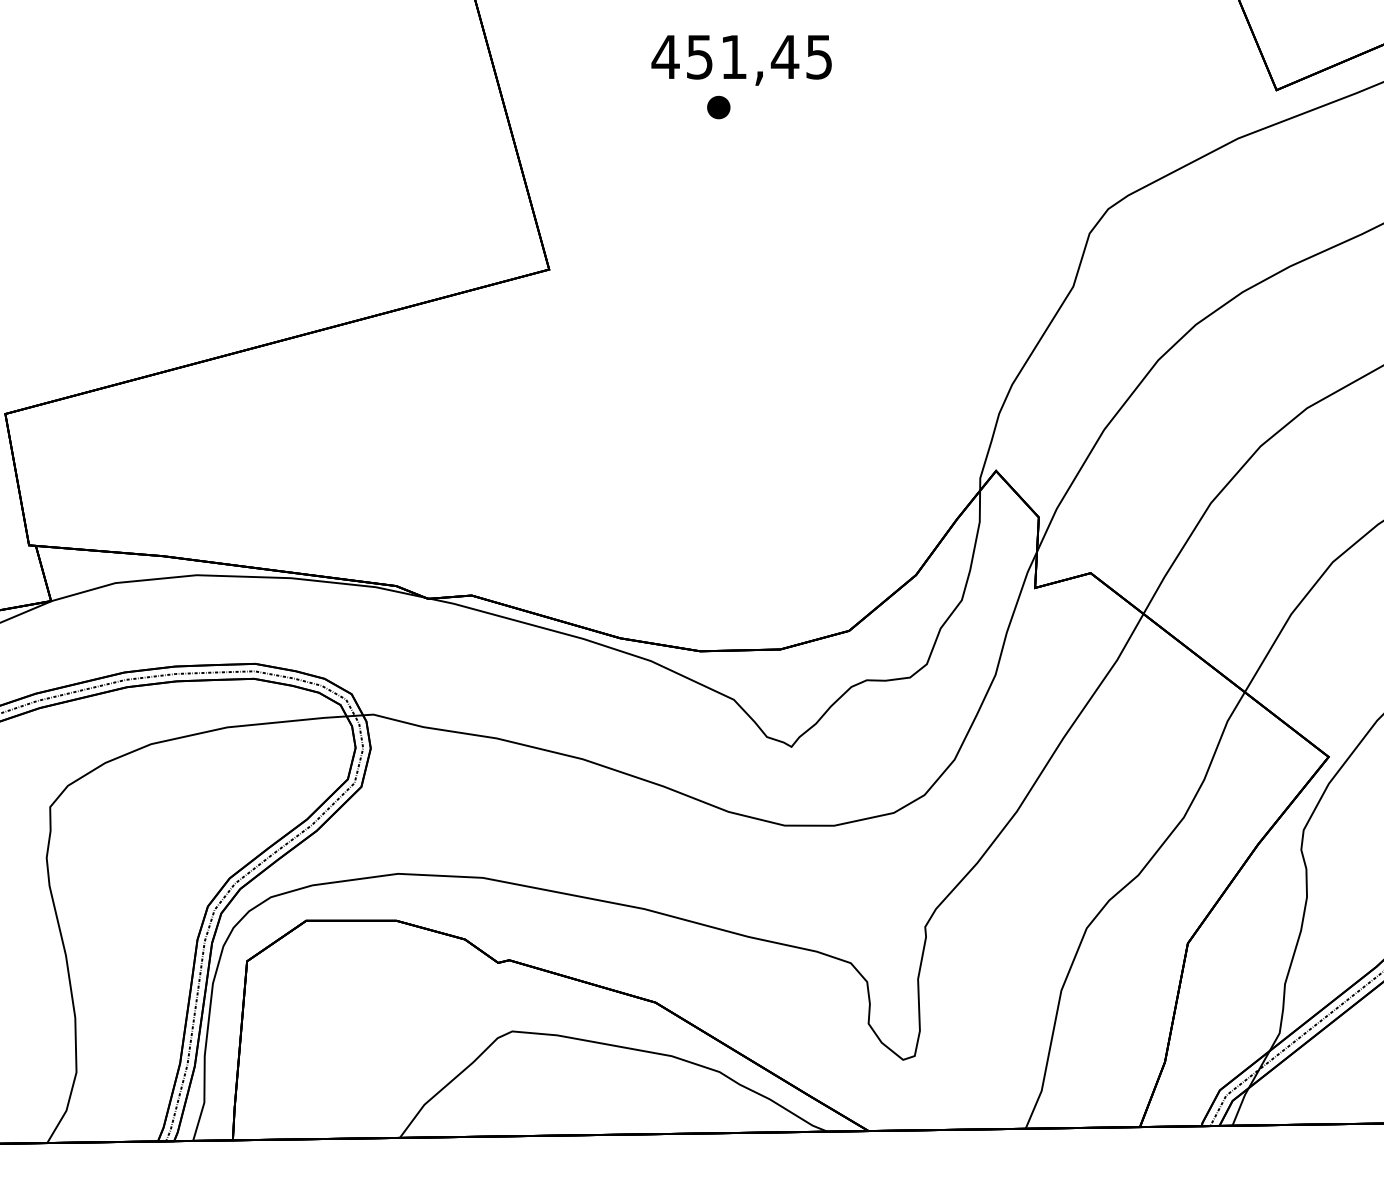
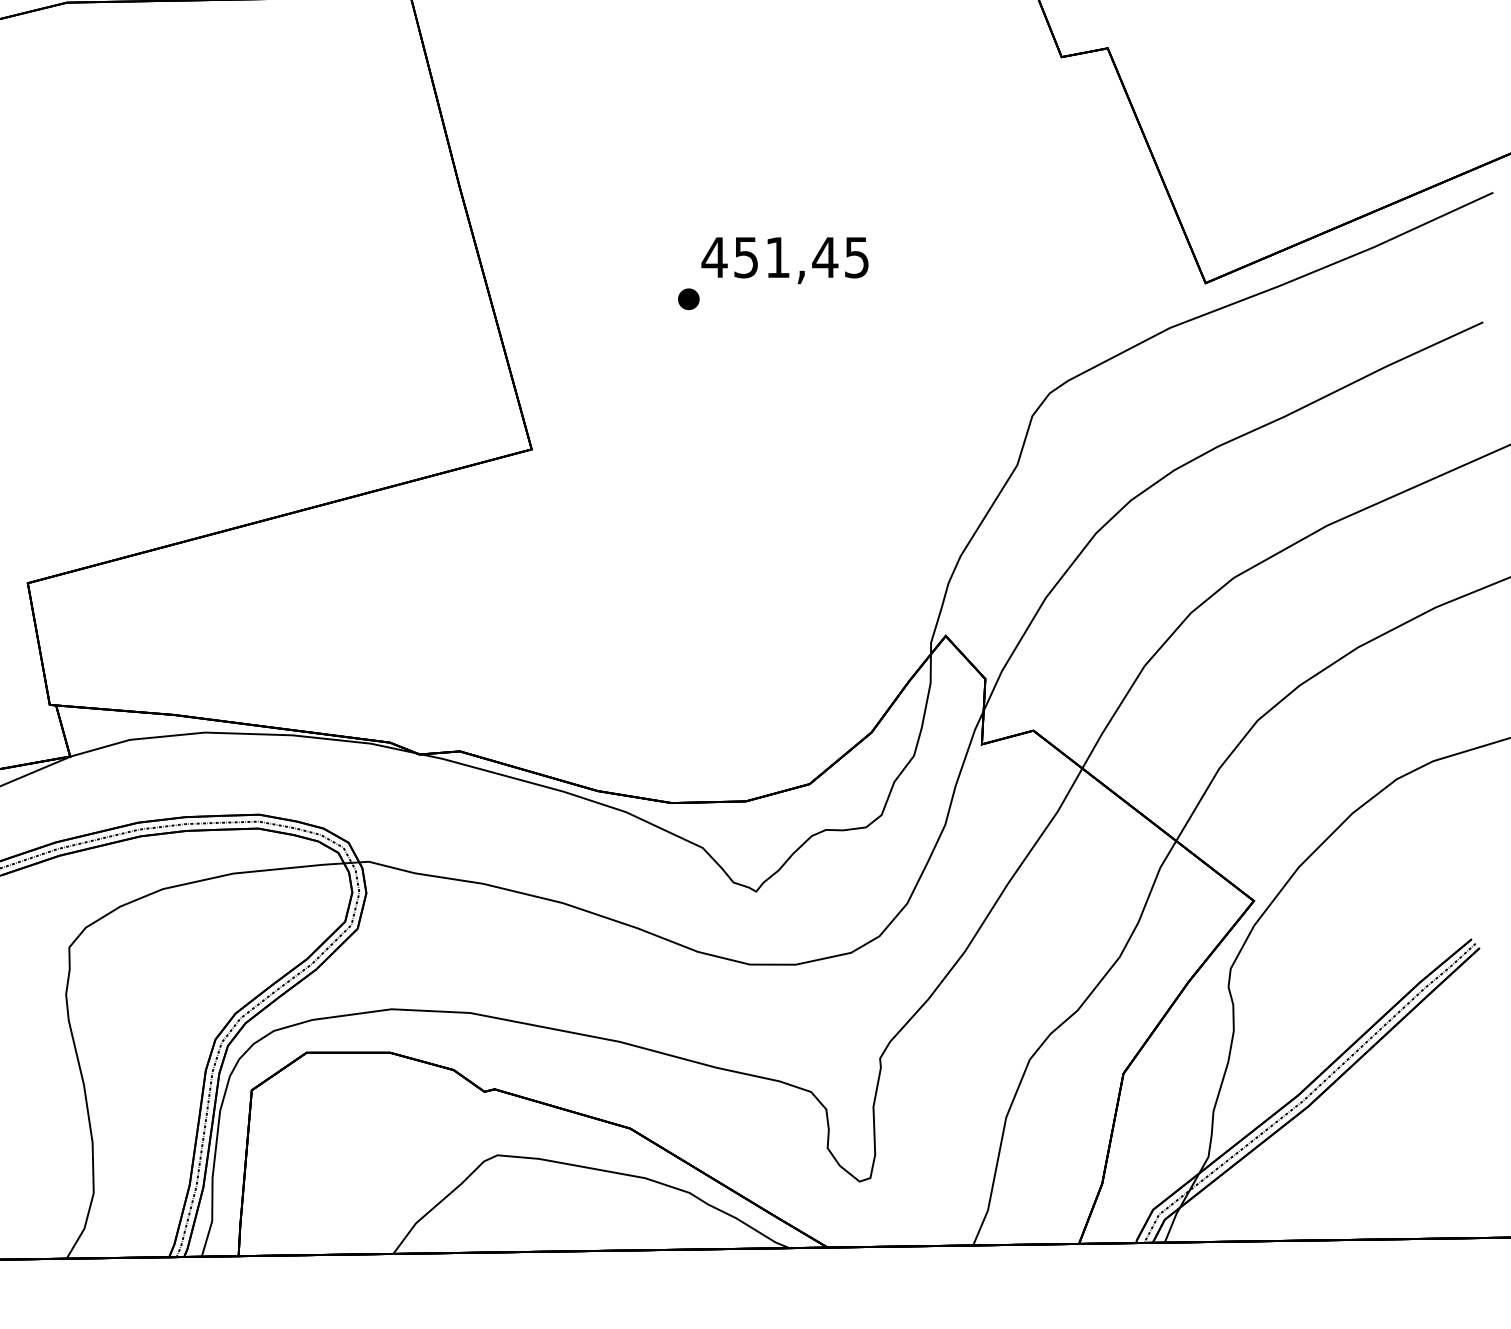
text: (741, 60) -> (784, 260), moved

